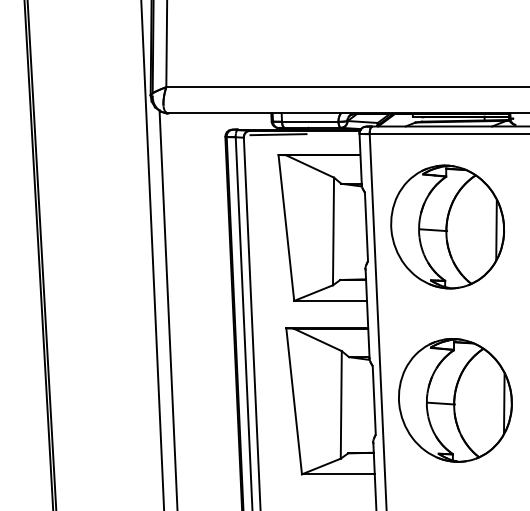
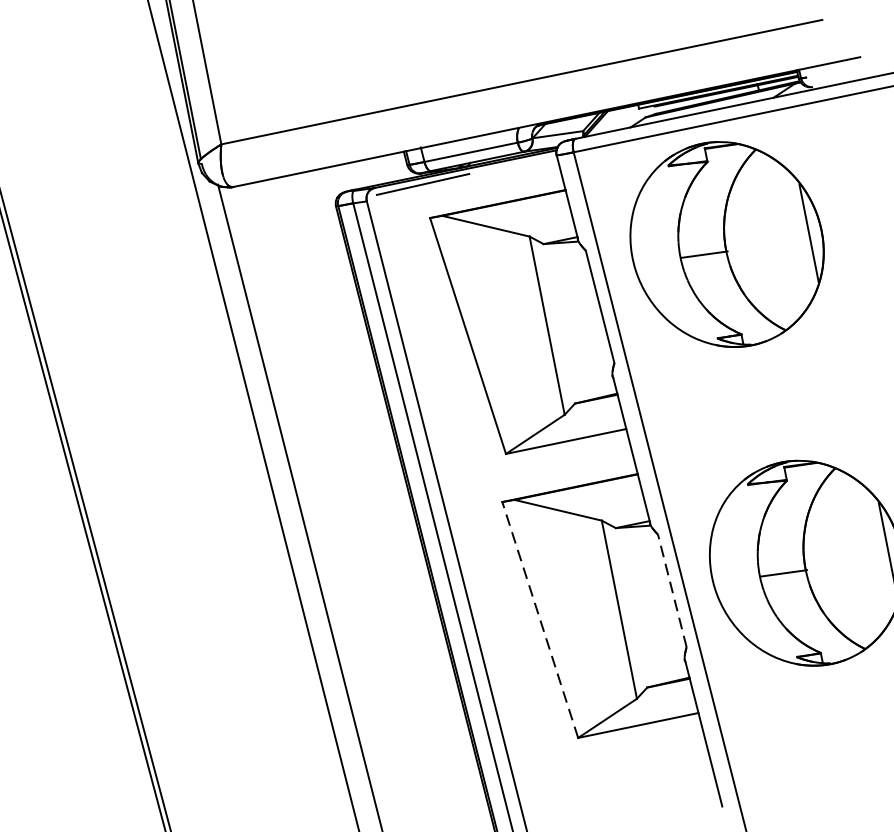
part: (447, 226) -> (726, 243), moved
line: (374, 399) -> (672, 589), solid -> dashed
line: (294, 400) -> (540, 618), solid -> dashed

